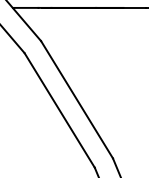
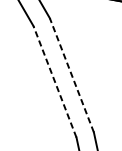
line: (77, 99) -> (72, 75), solid -> dashed
line: (59, 109) -> (54, 81), solid -> dashed

